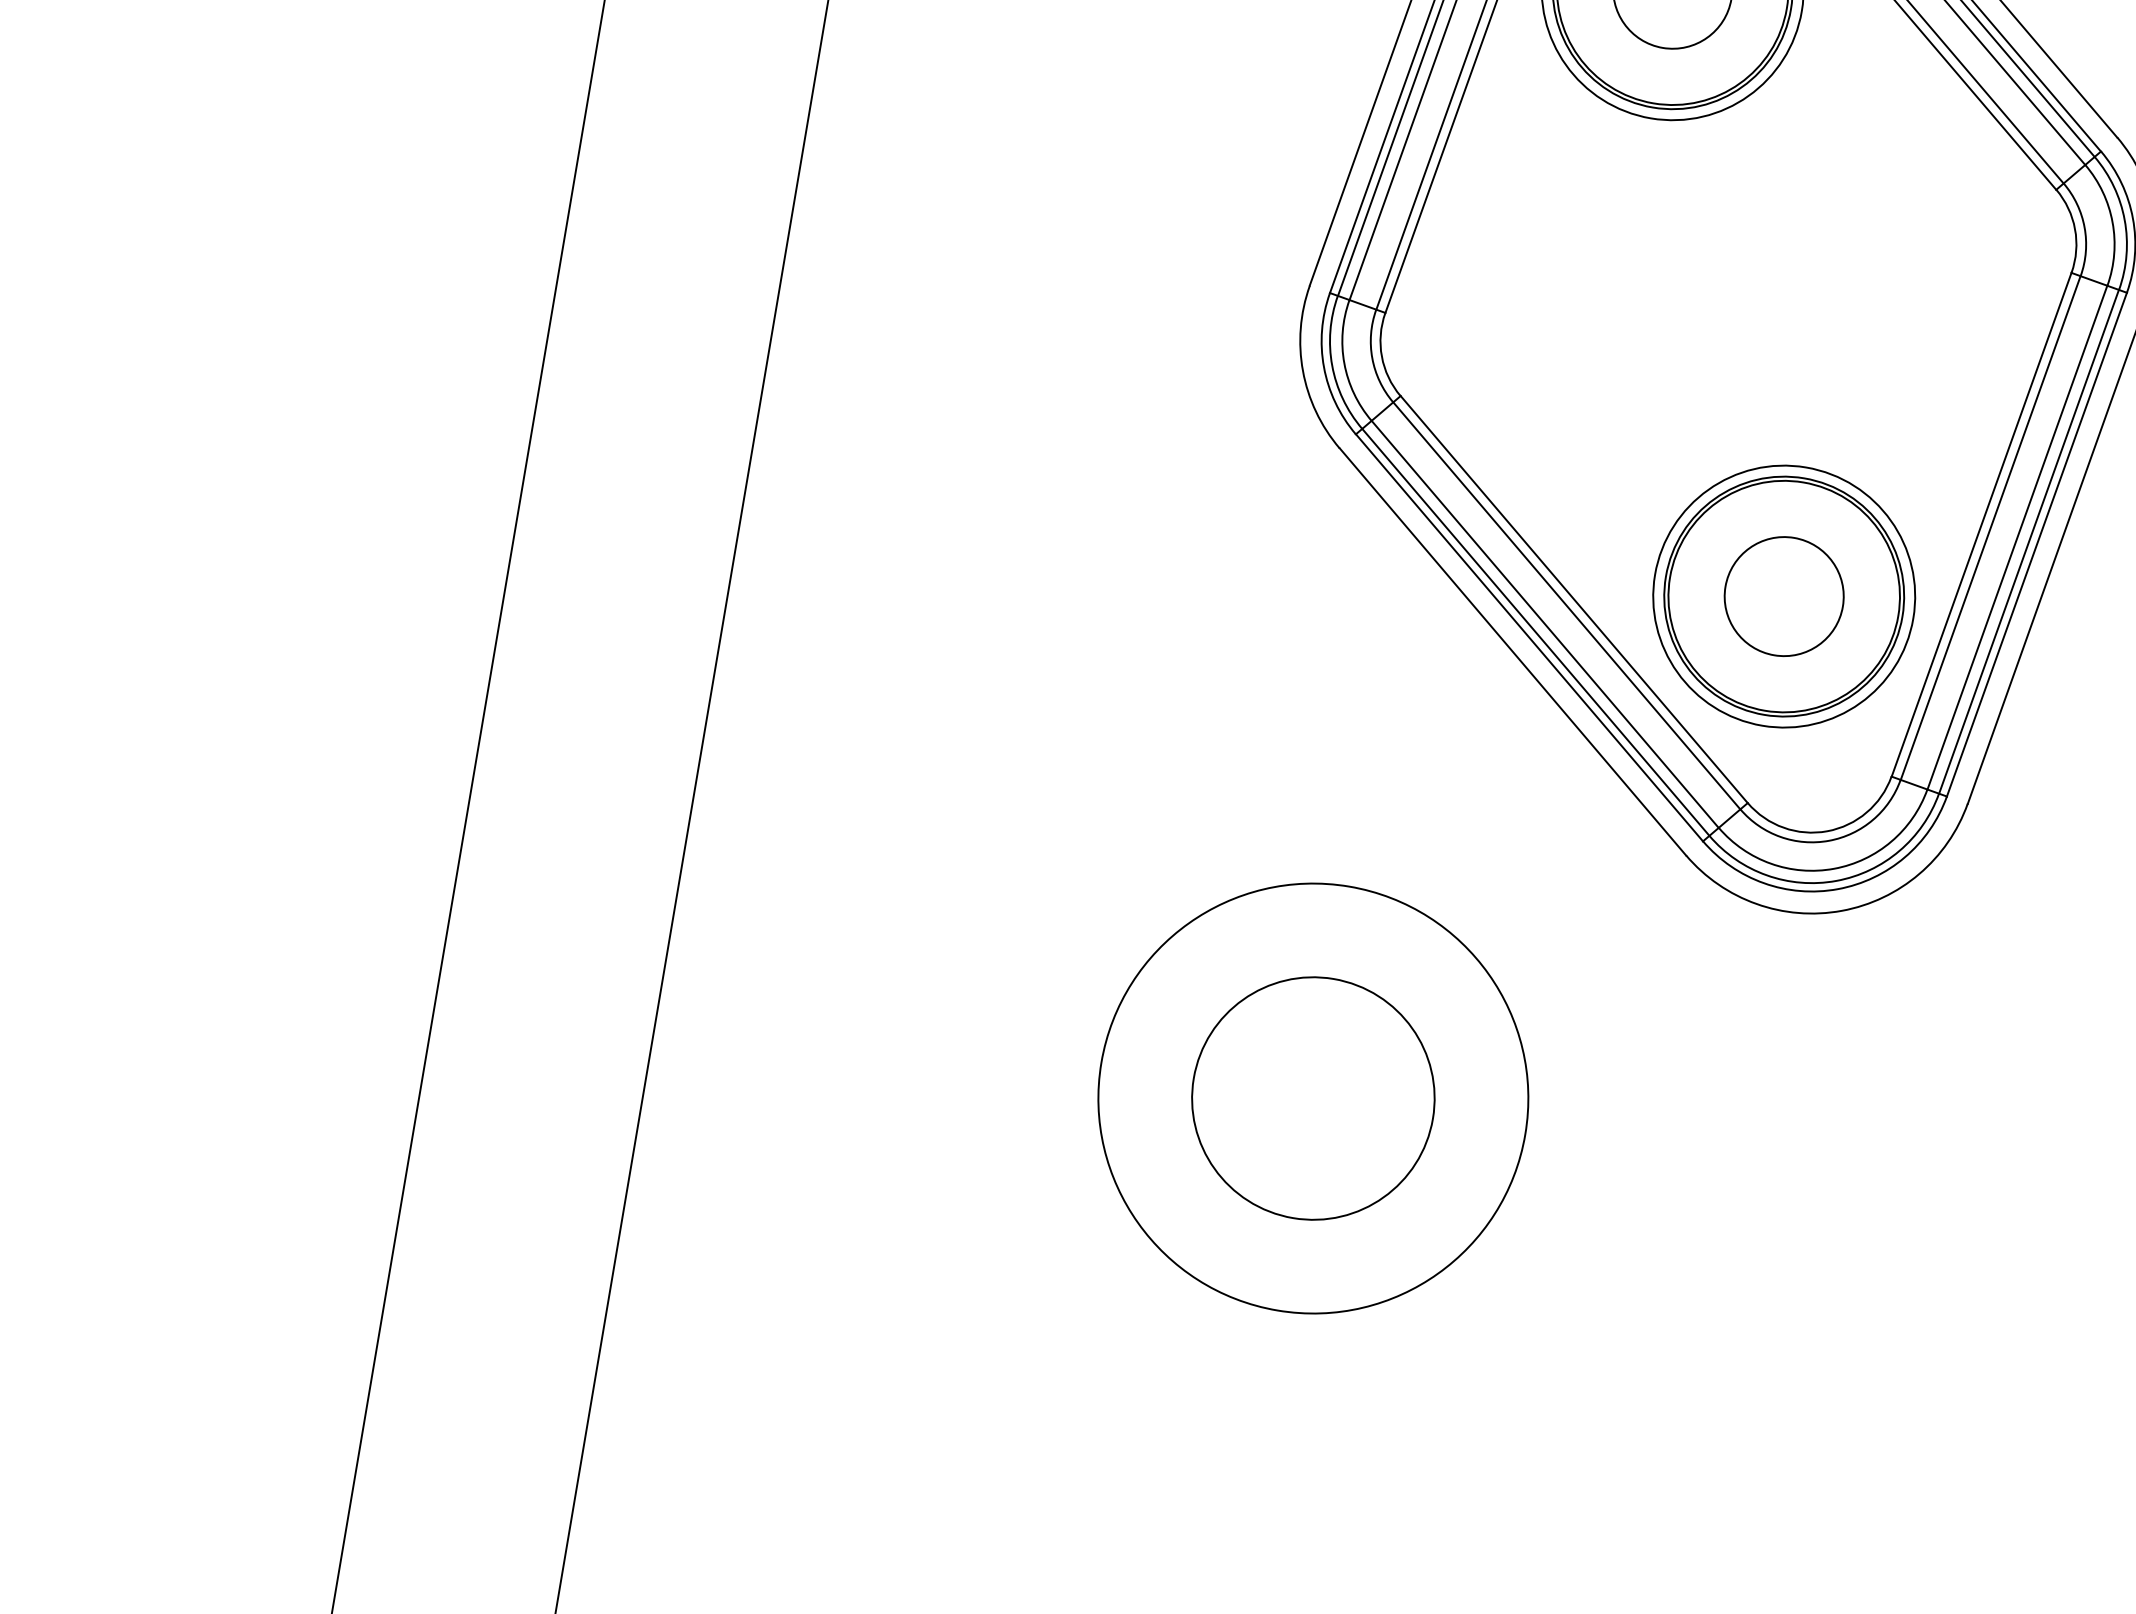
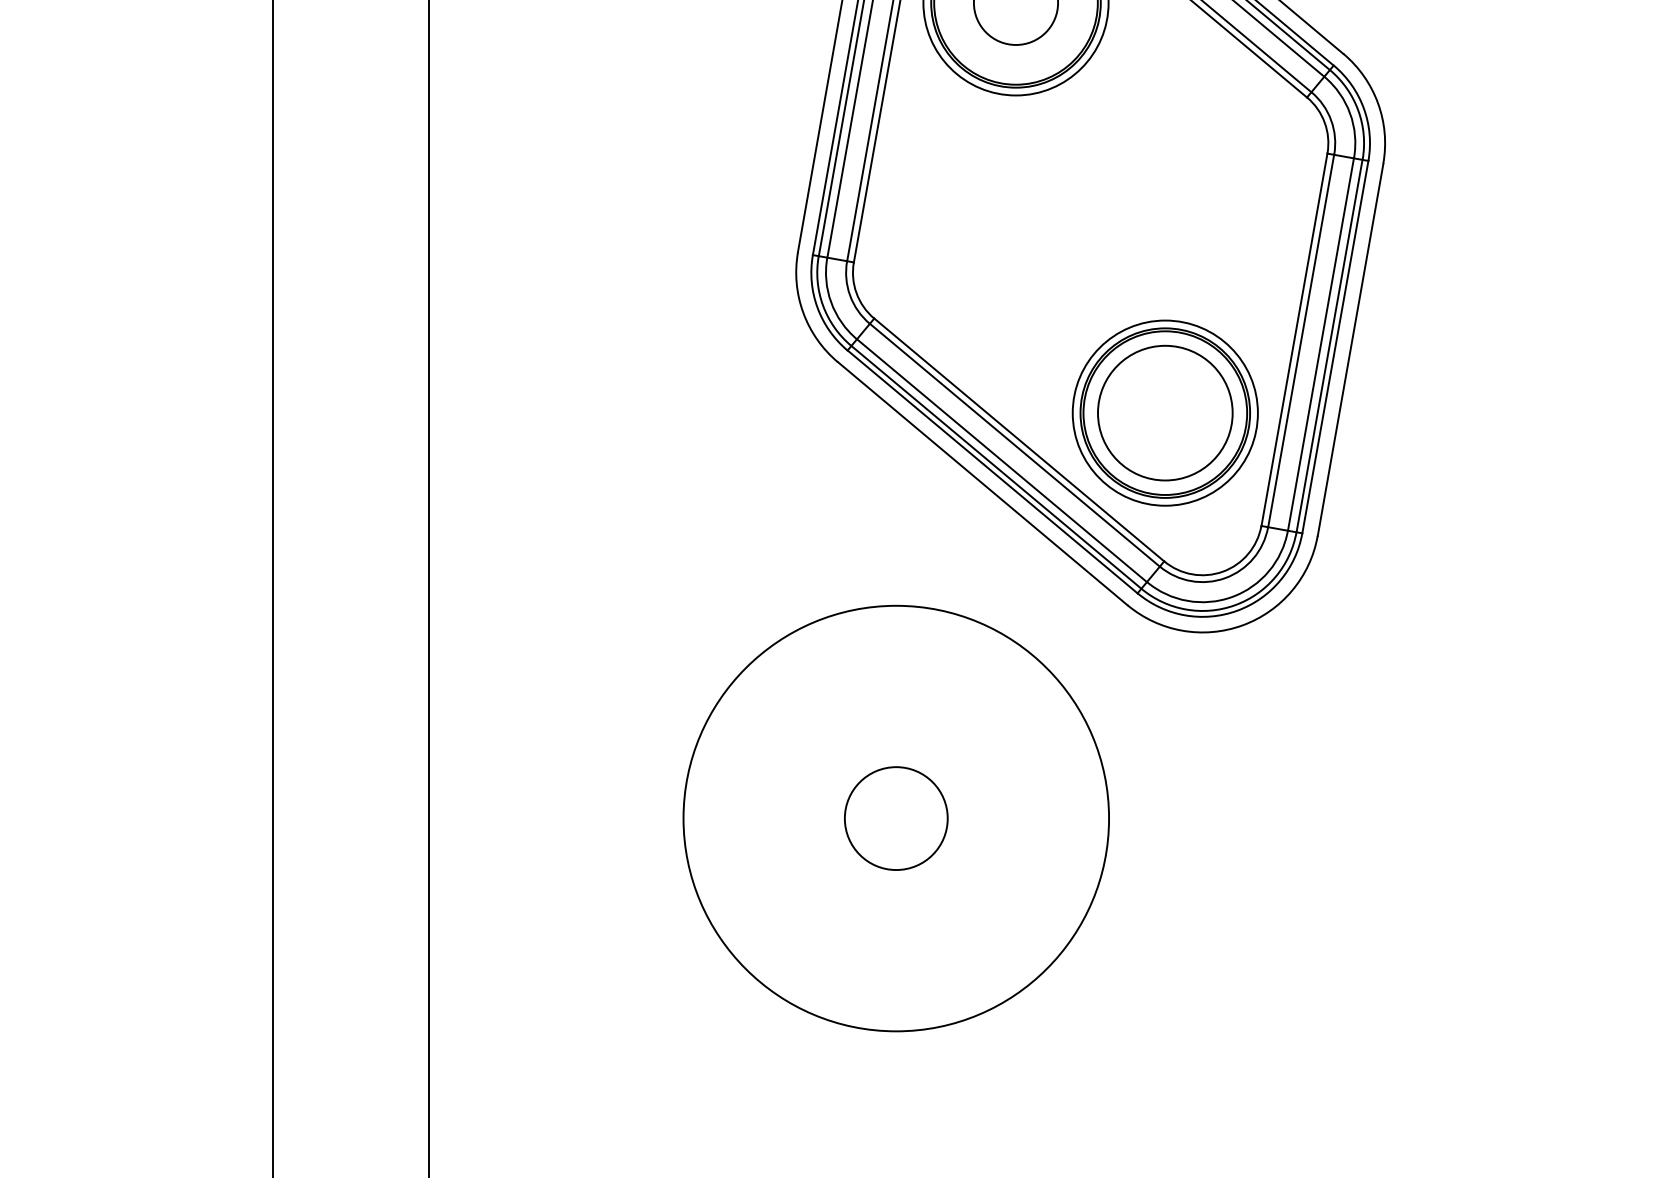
circle: (1784, 597) -> (1165, 413), size x1.6
circle: (1313, 1098) -> (896, 818), size x0.6
circle: (1313, 1098) -> (896, 818), size x1.4

